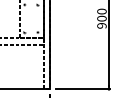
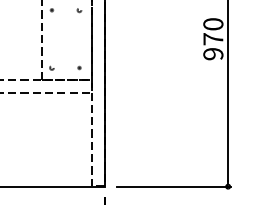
text: (101, 18) -> (212, 38), 900 -> 970

